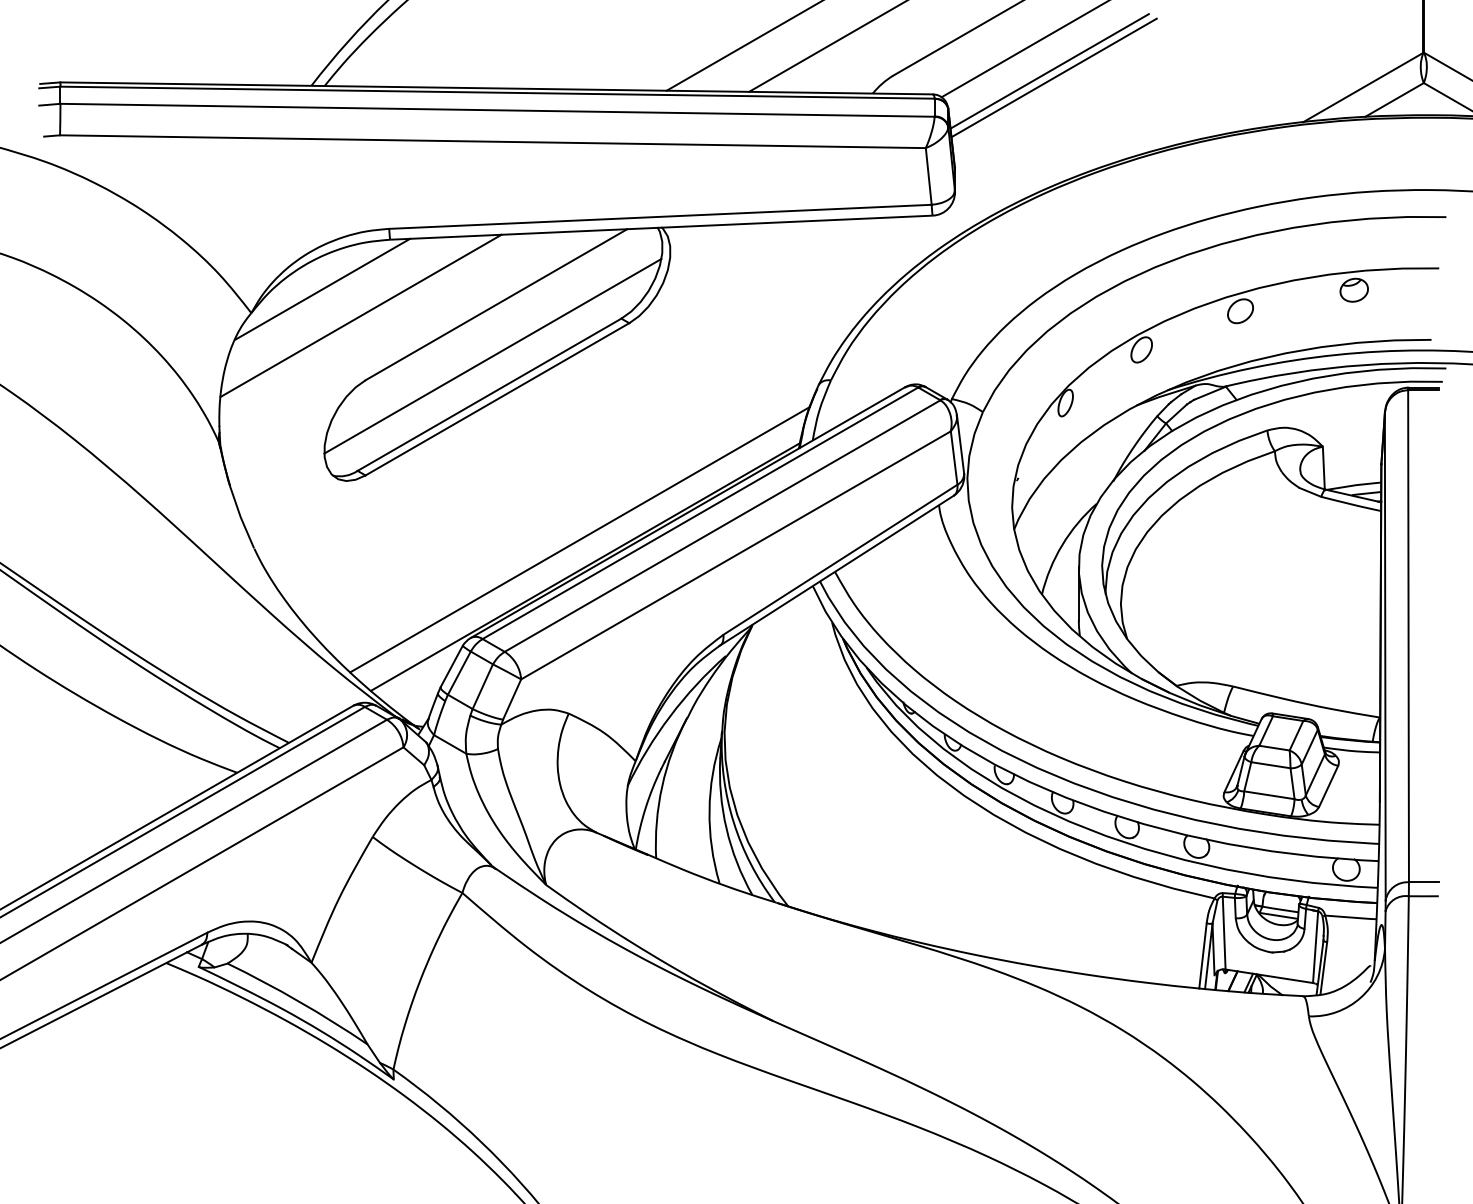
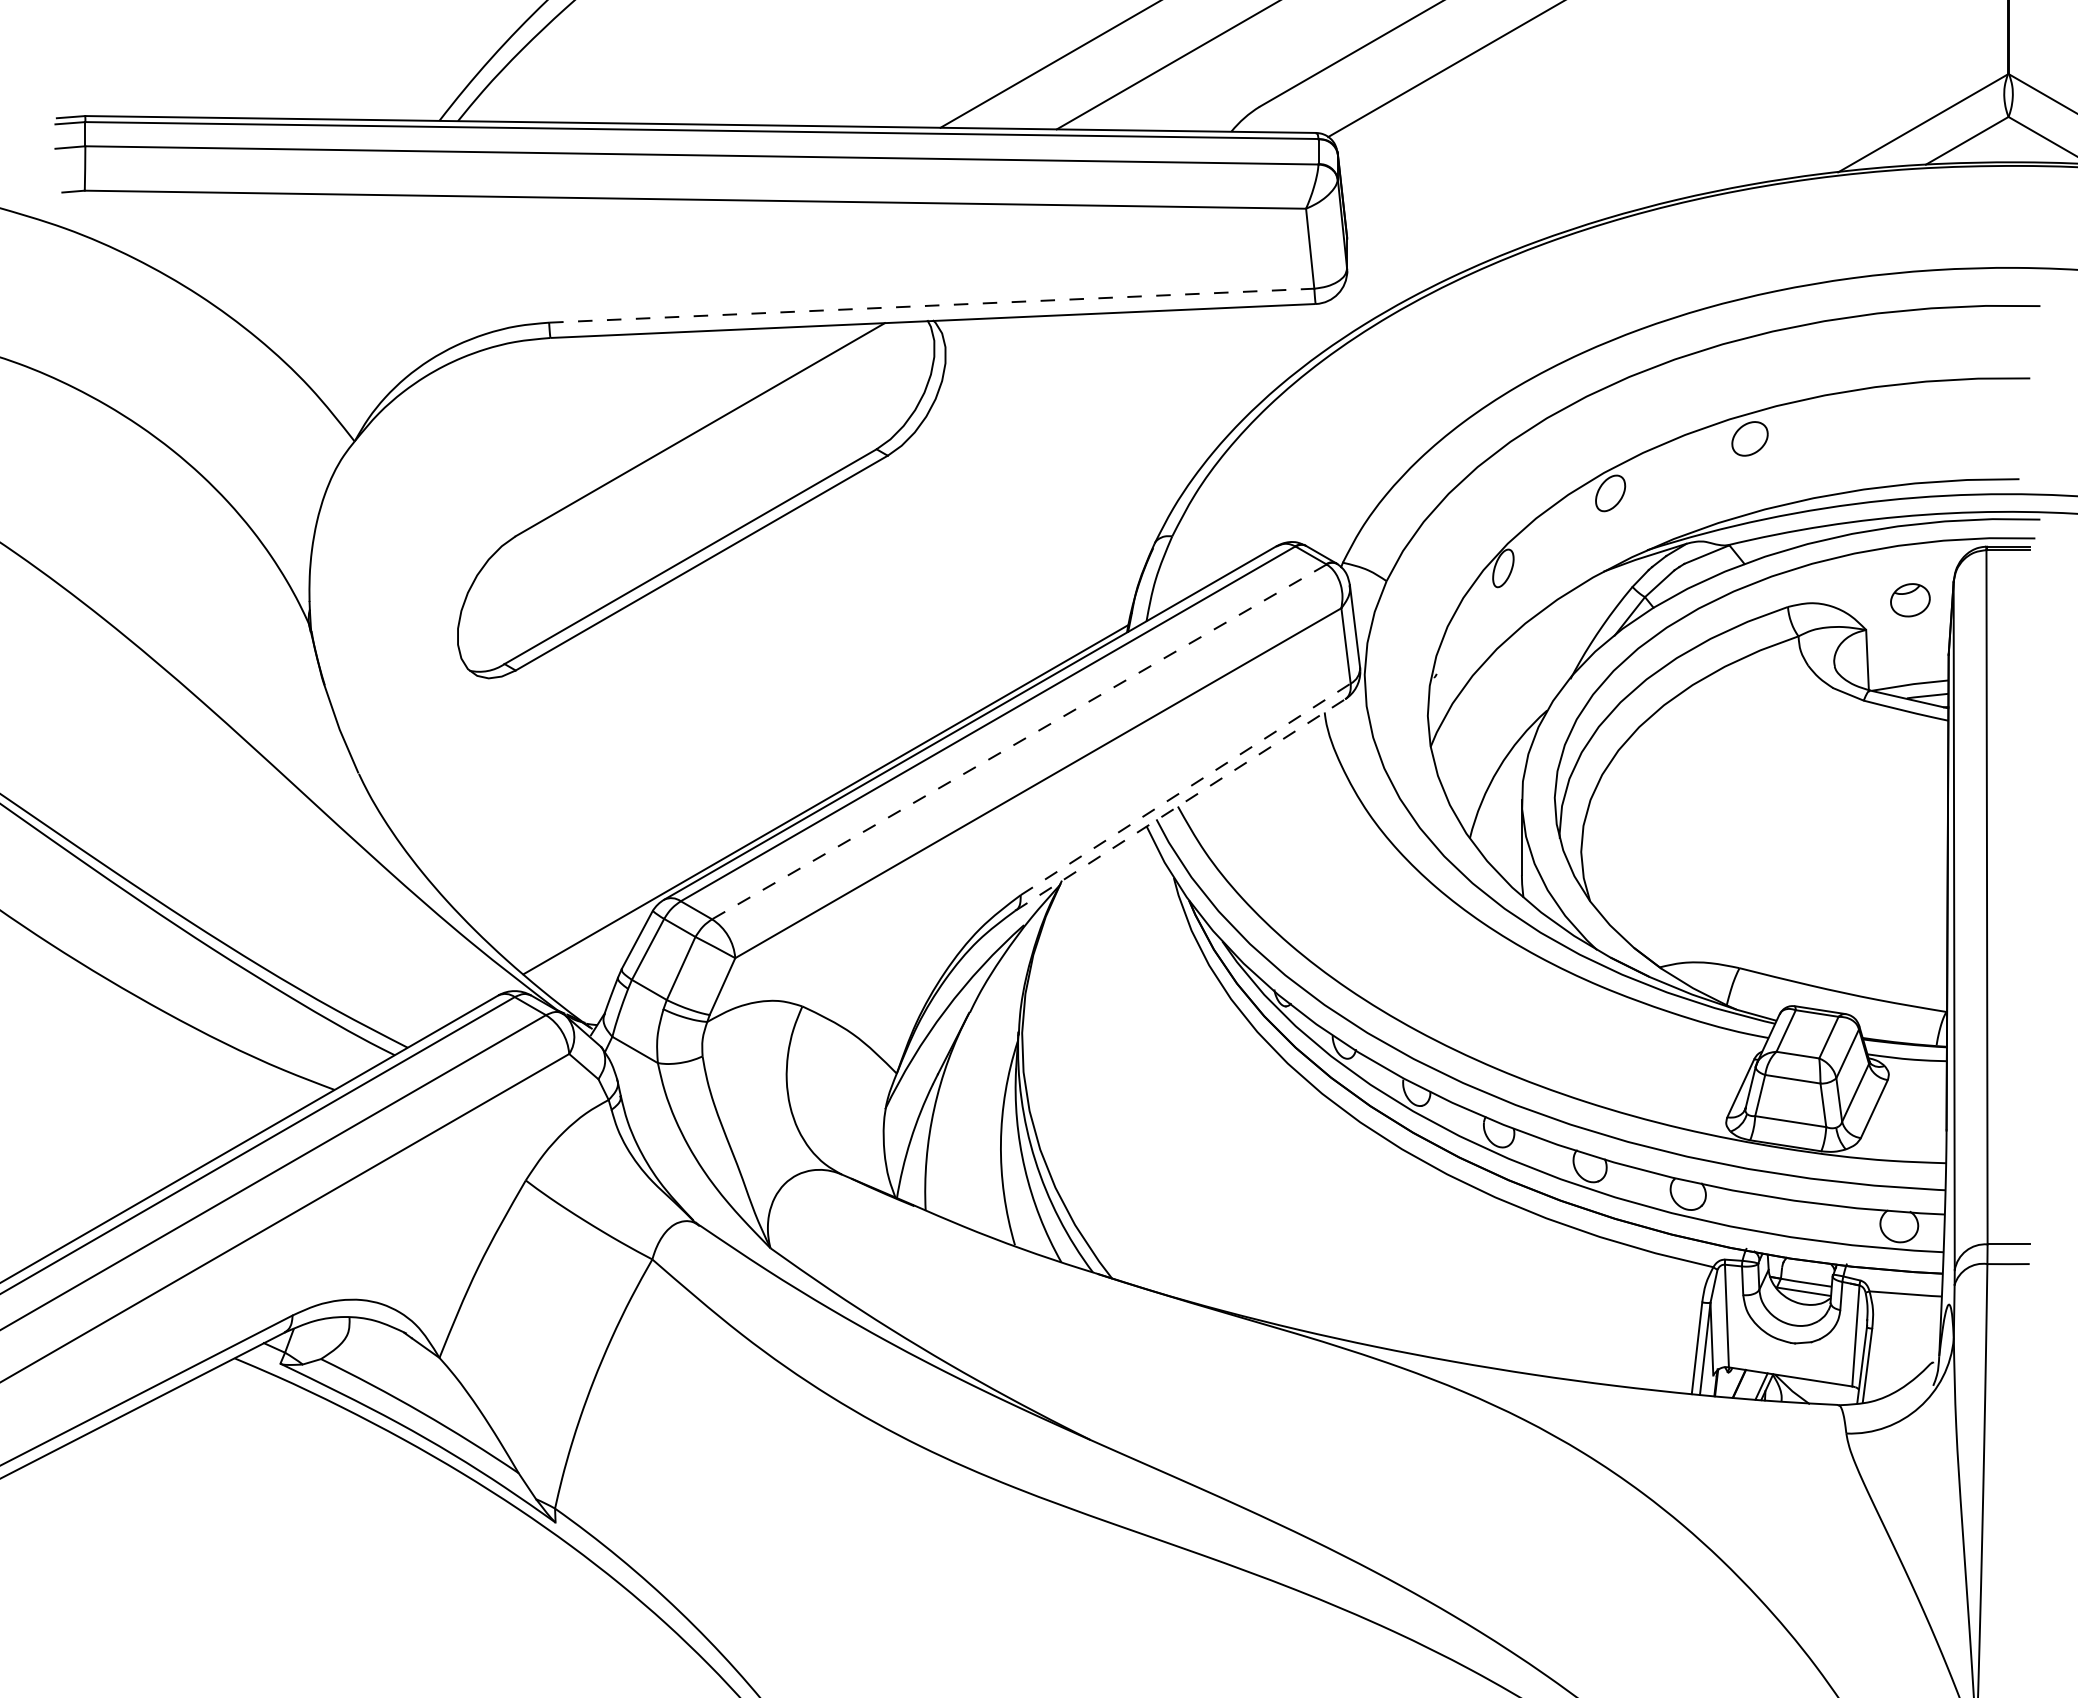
line: (1049, 71) -> (1480, 100), removed
line: (1053, 77) -> (1486, 109), removed
line: (660, 216) -> (931, 305), solid -> dashed
line: (322, 289) -> (455, 407), removed
part: (1354, 290) -> (1910, 600), moved
line: (361, 315) -> (509, 445), removed
line: (492, 356) -> (695, 502), removed
line: (722, 525) -> (1019, 741), solid -> dashed
line: (580, 539) -> (818, 760), removed
line: (840, 559) -> (1185, 789), solid -> dashed
line: (836, 571) -> (1180, 805), solid -> dashed

